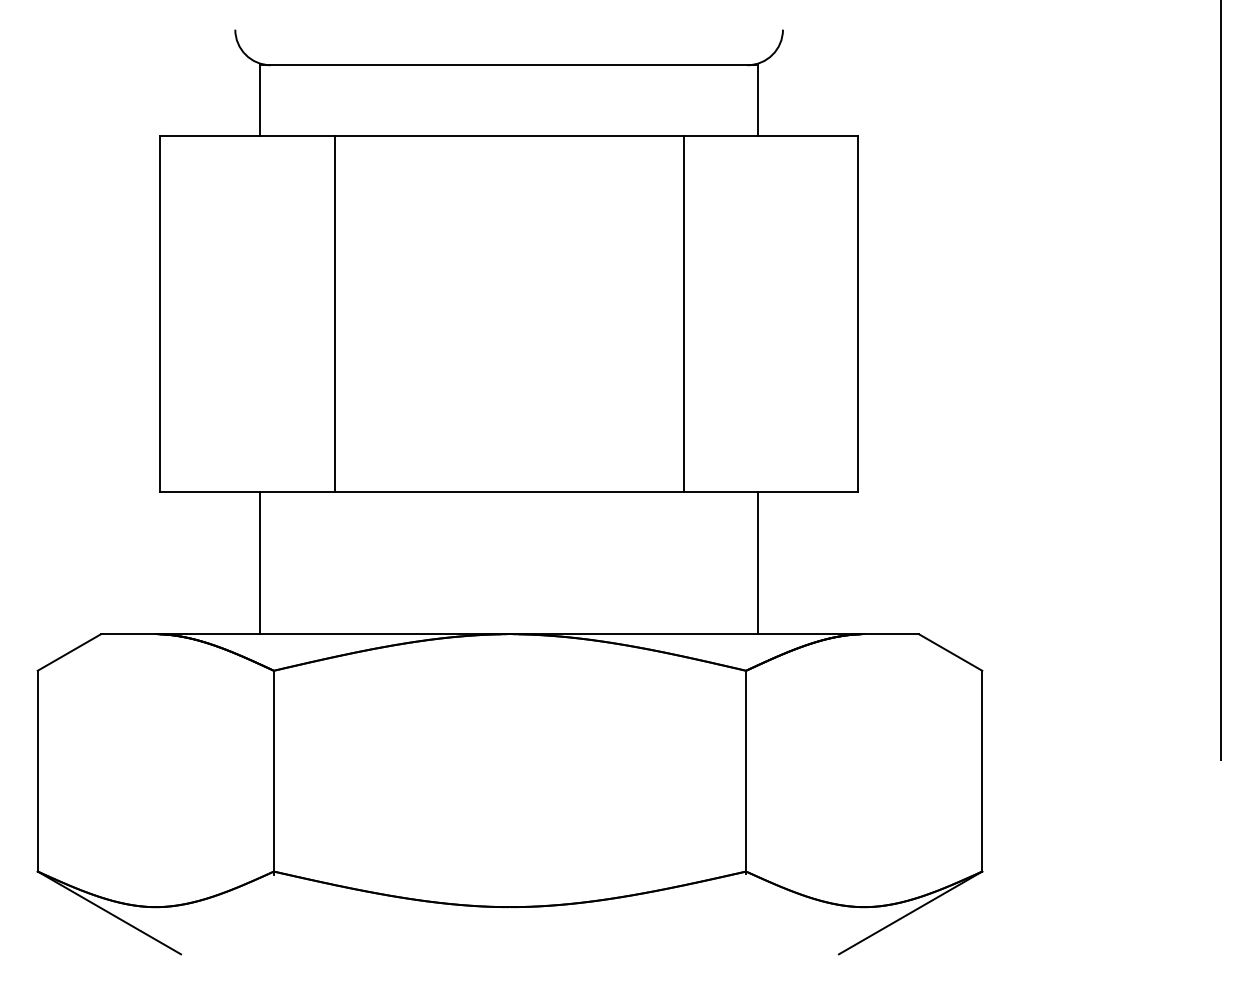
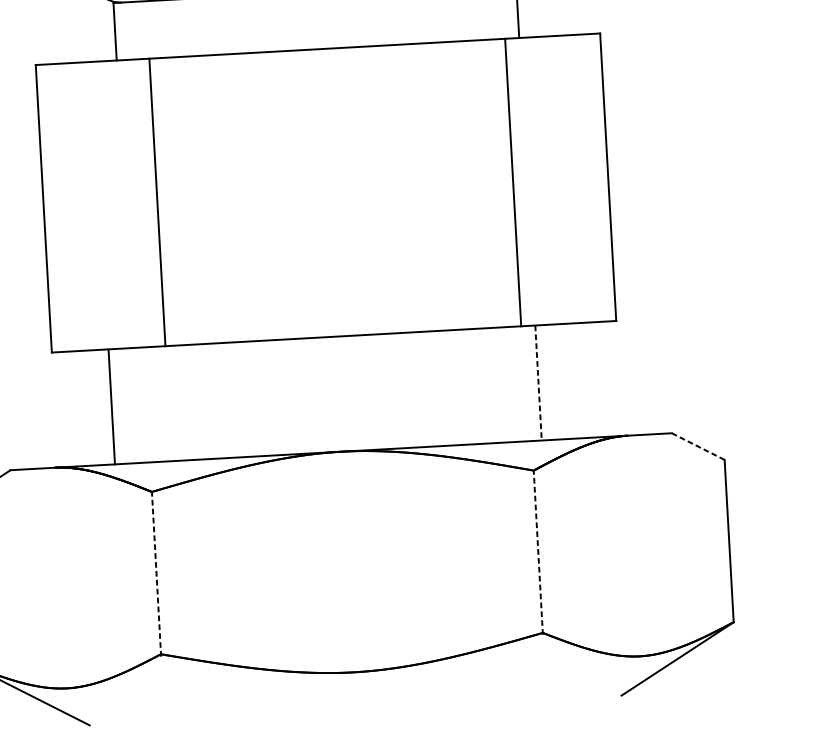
line: (334, 314) -> (157, 202), moved
line: (683, 314) -> (513, 182), moved
line: (260, 563) -> (112, 407), moved
line: (758, 563) -> (538, 383), solid -> dashed
line: (950, 652) -> (698, 446), solid -> dashed
line: (273, 772) -> (156, 574), solid -> dashed
line: (746, 772) -> (538, 552), solid -> dashed

